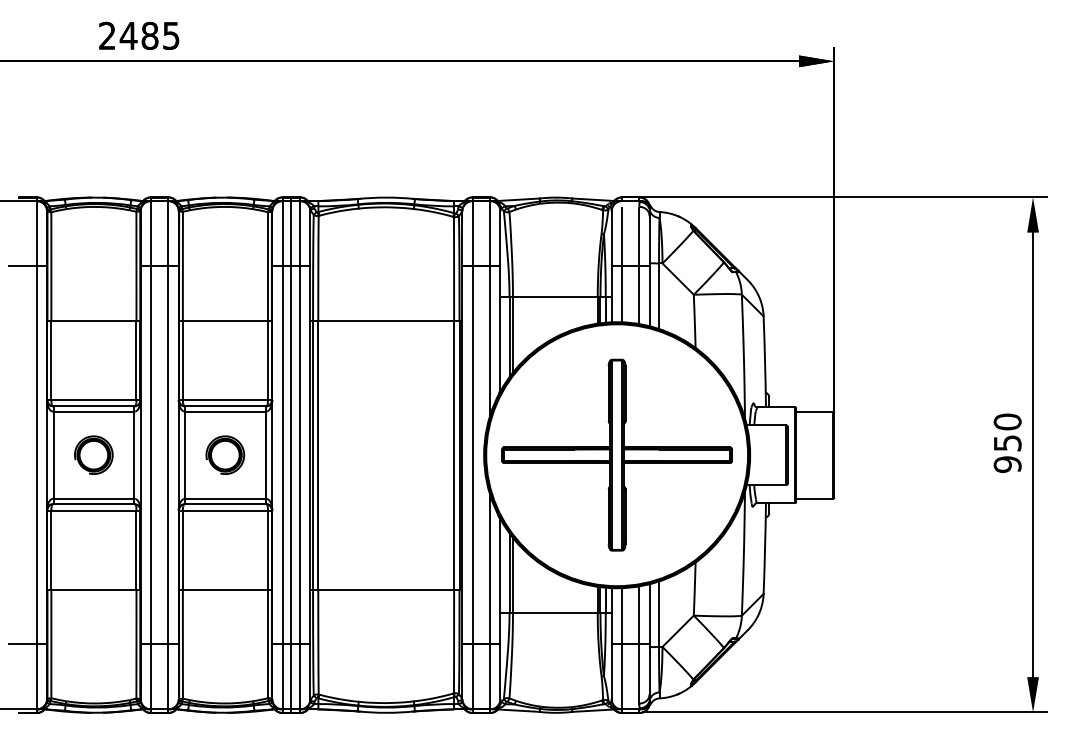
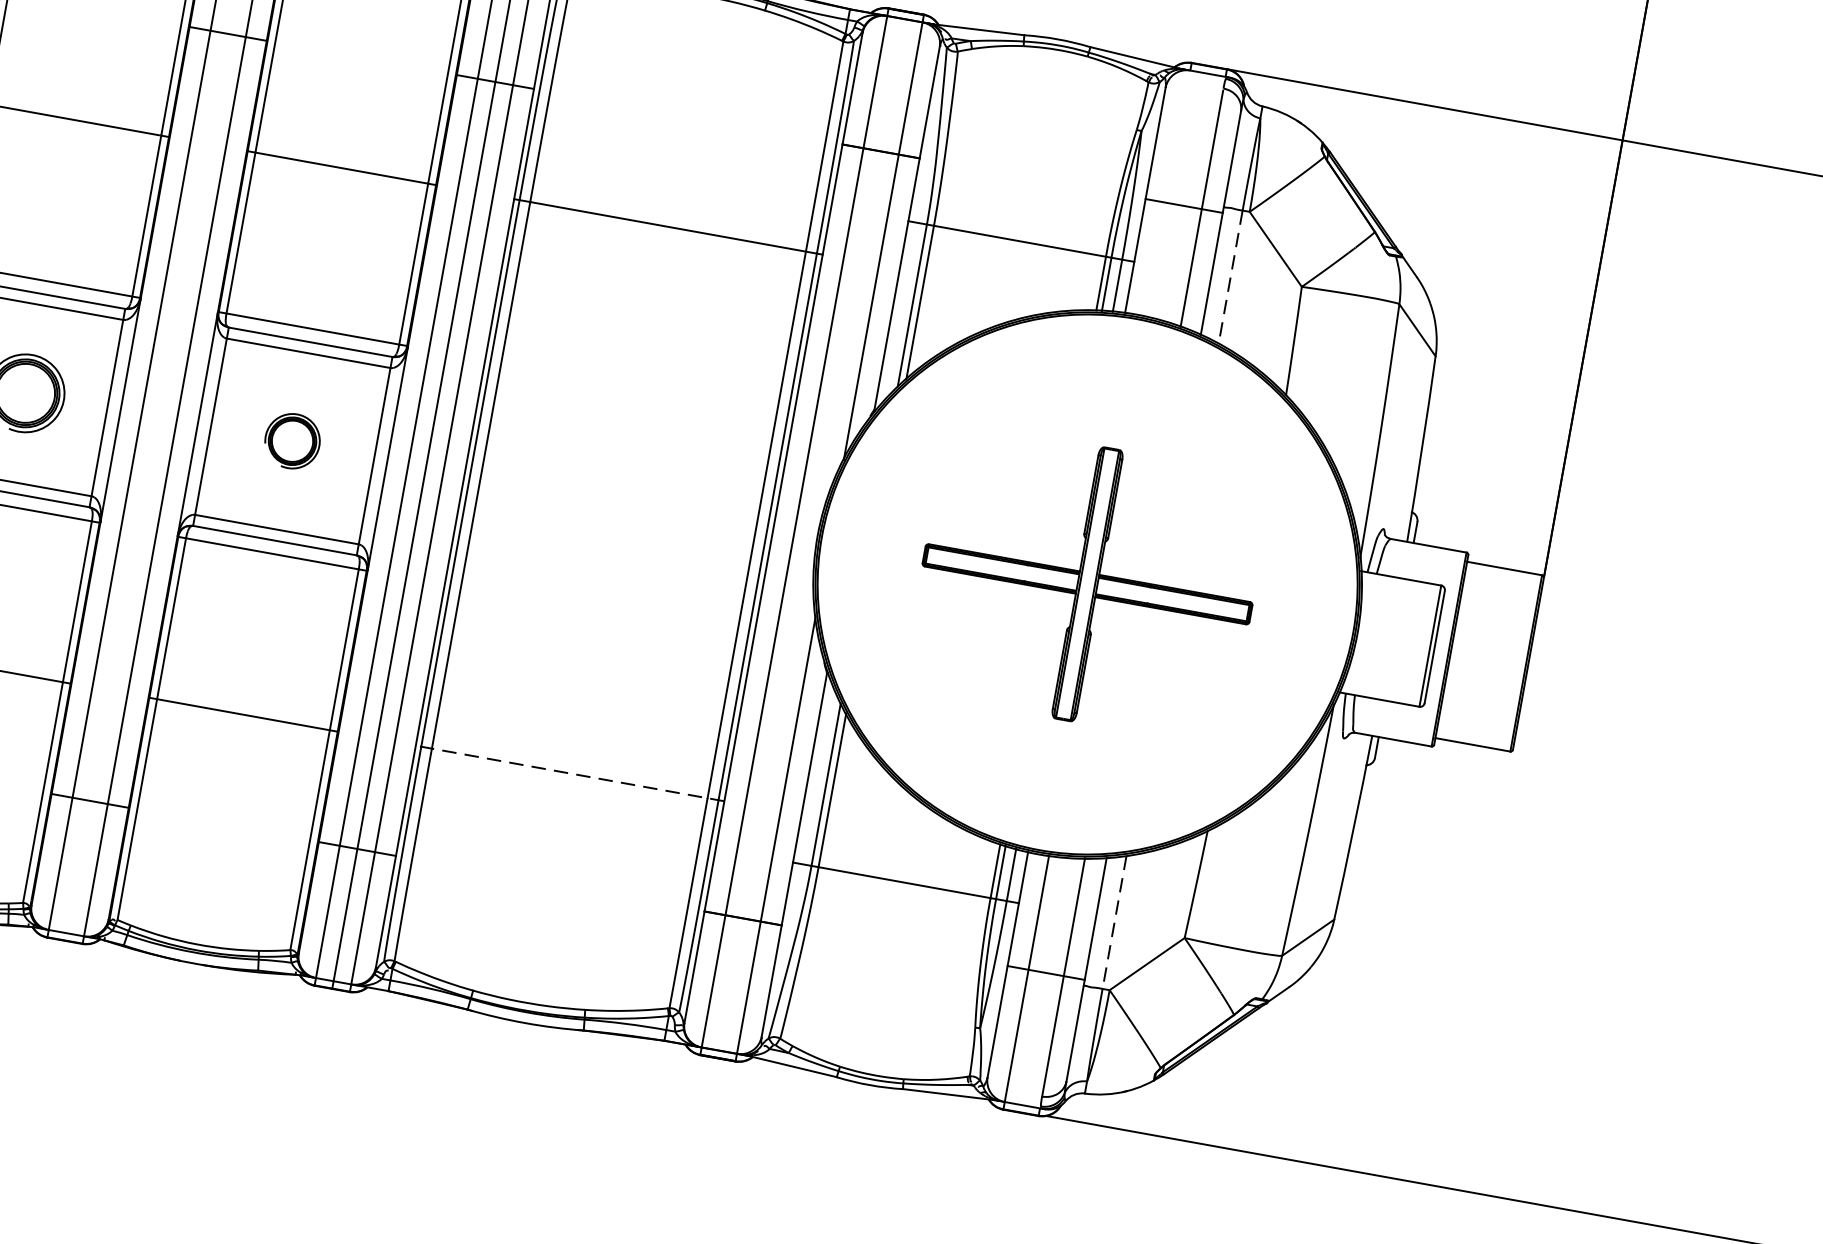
line: (622, 264) -> (1168, 199), removed
line: (659, 296) -> (1231, 277), solid -> dashed
part: (225, 454) -> (293, 440), size x0.7
part: (616, 454) -> (1086, 582), size x0.7
line: (385, 589) -> (568, 772), solid -> dashed
line: (659, 614) -> (1115, 923), solid -> dashed

